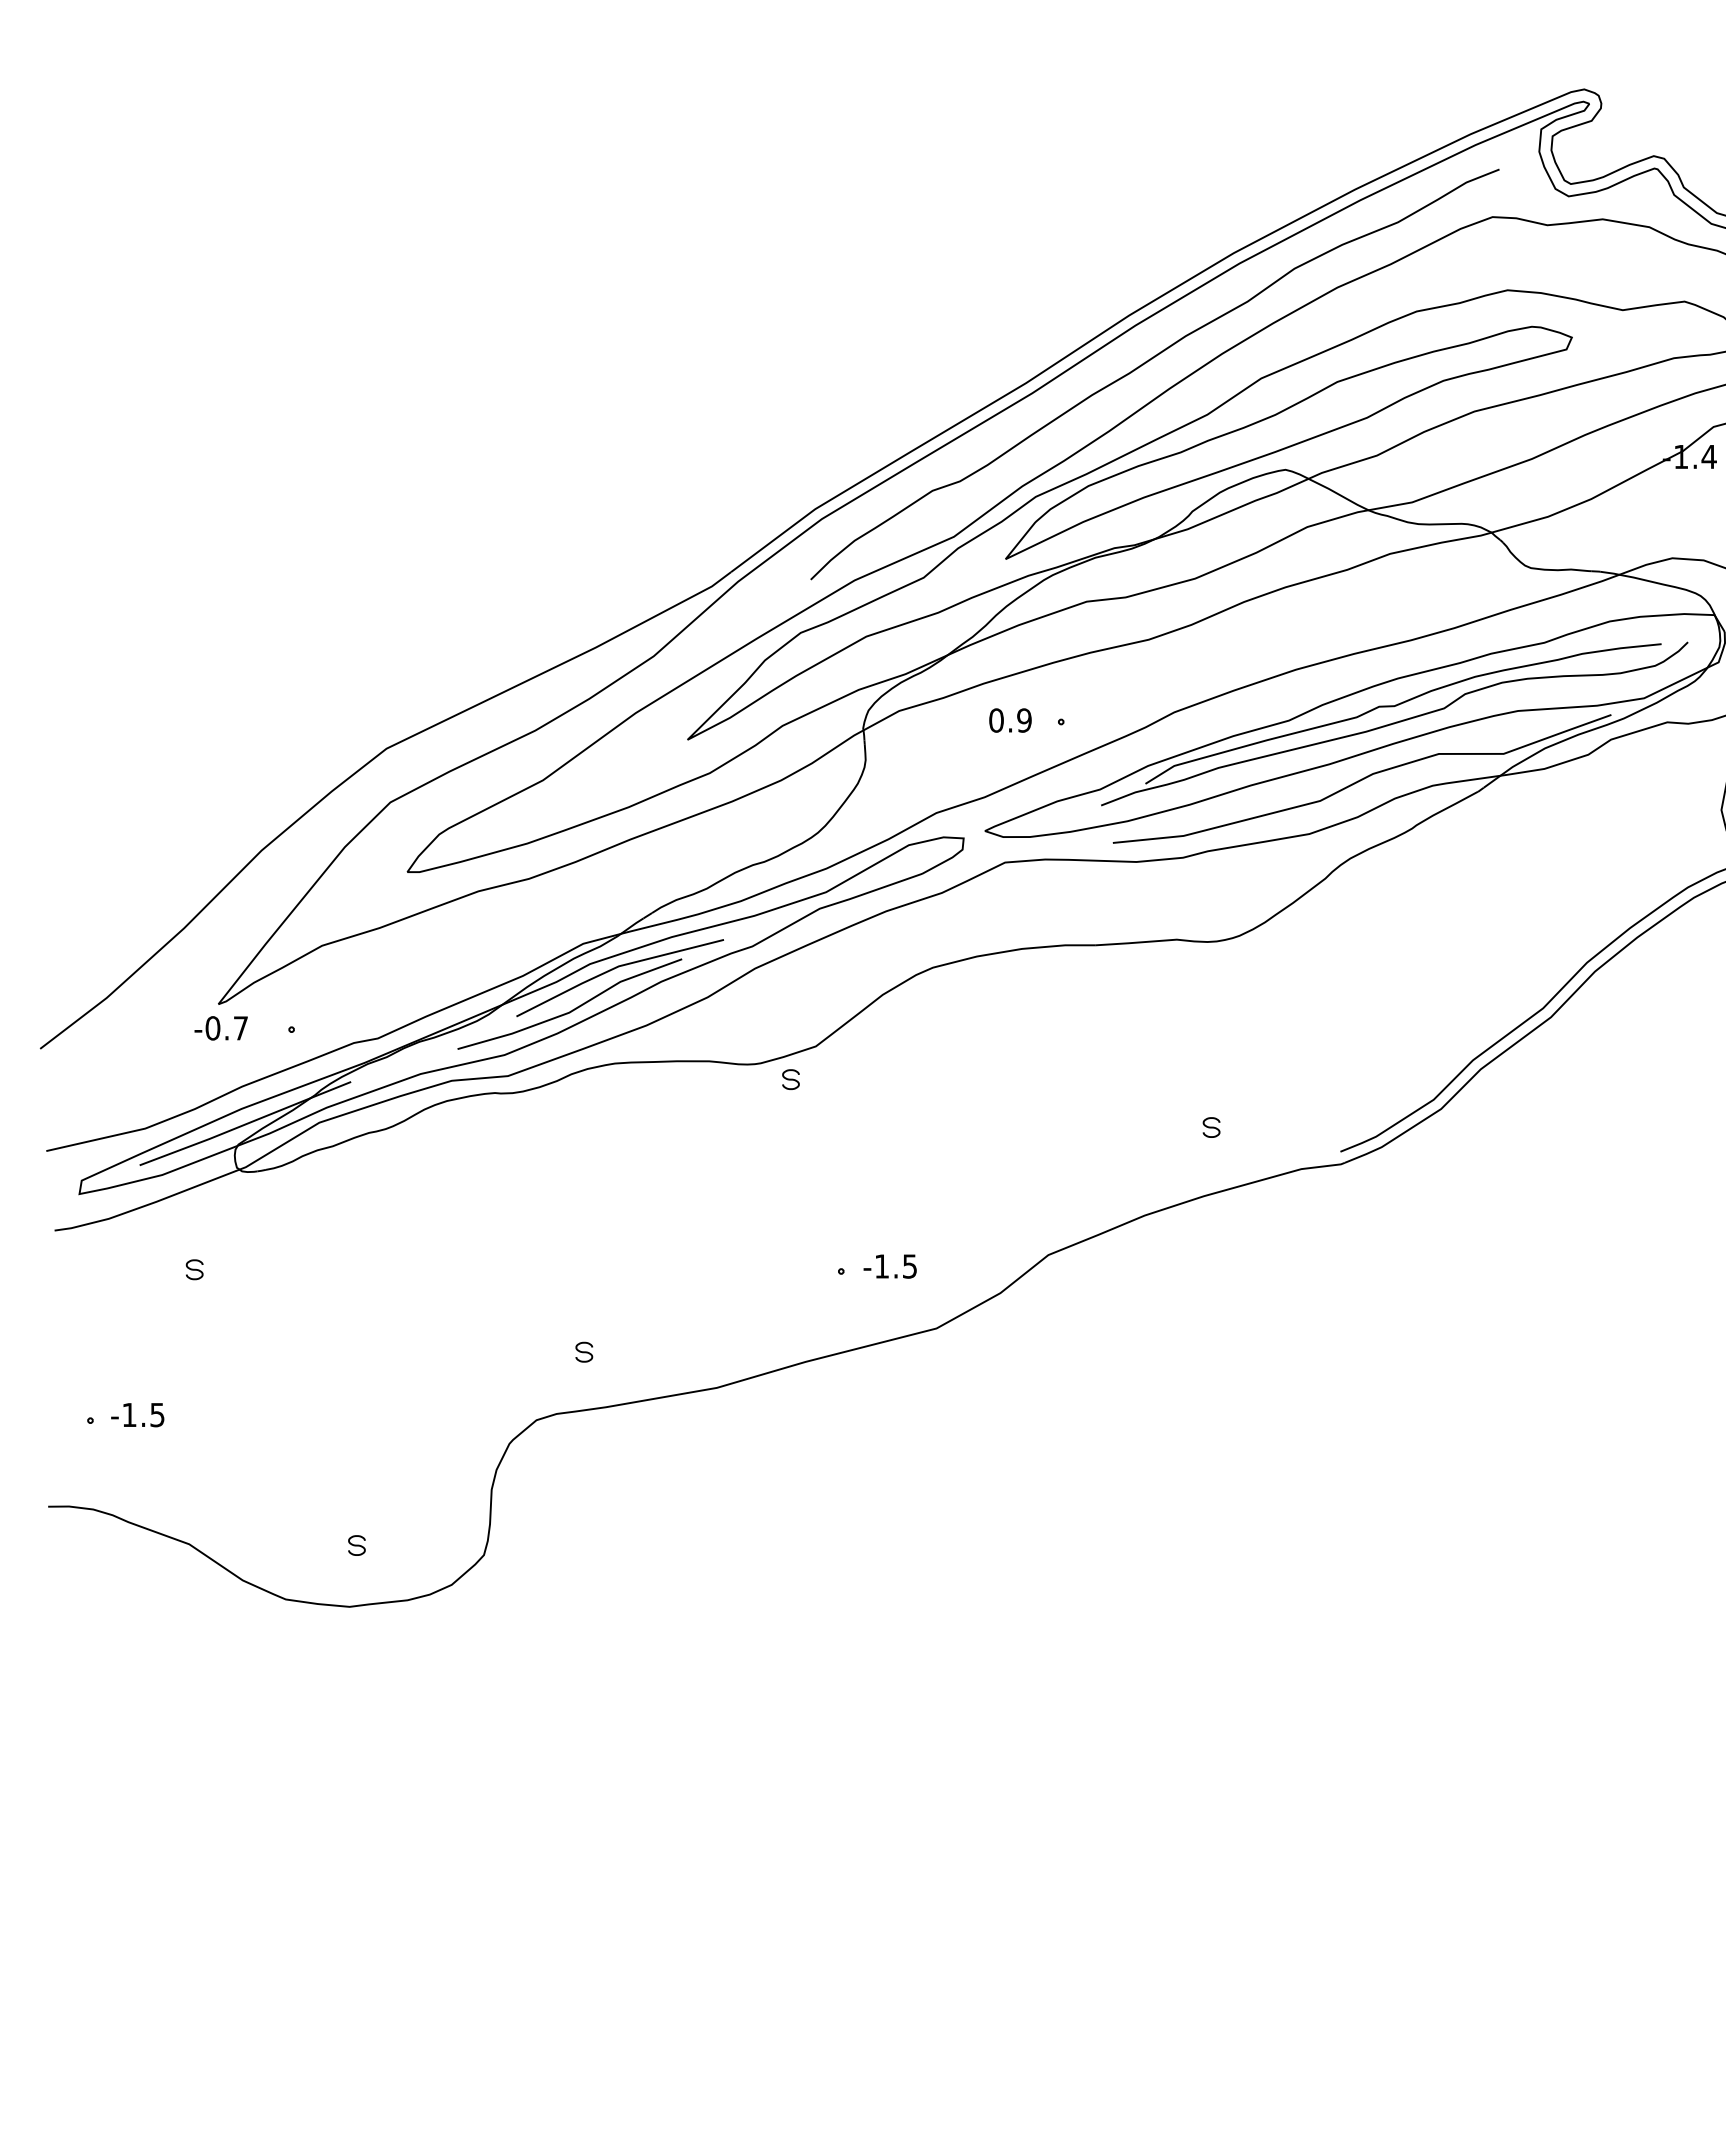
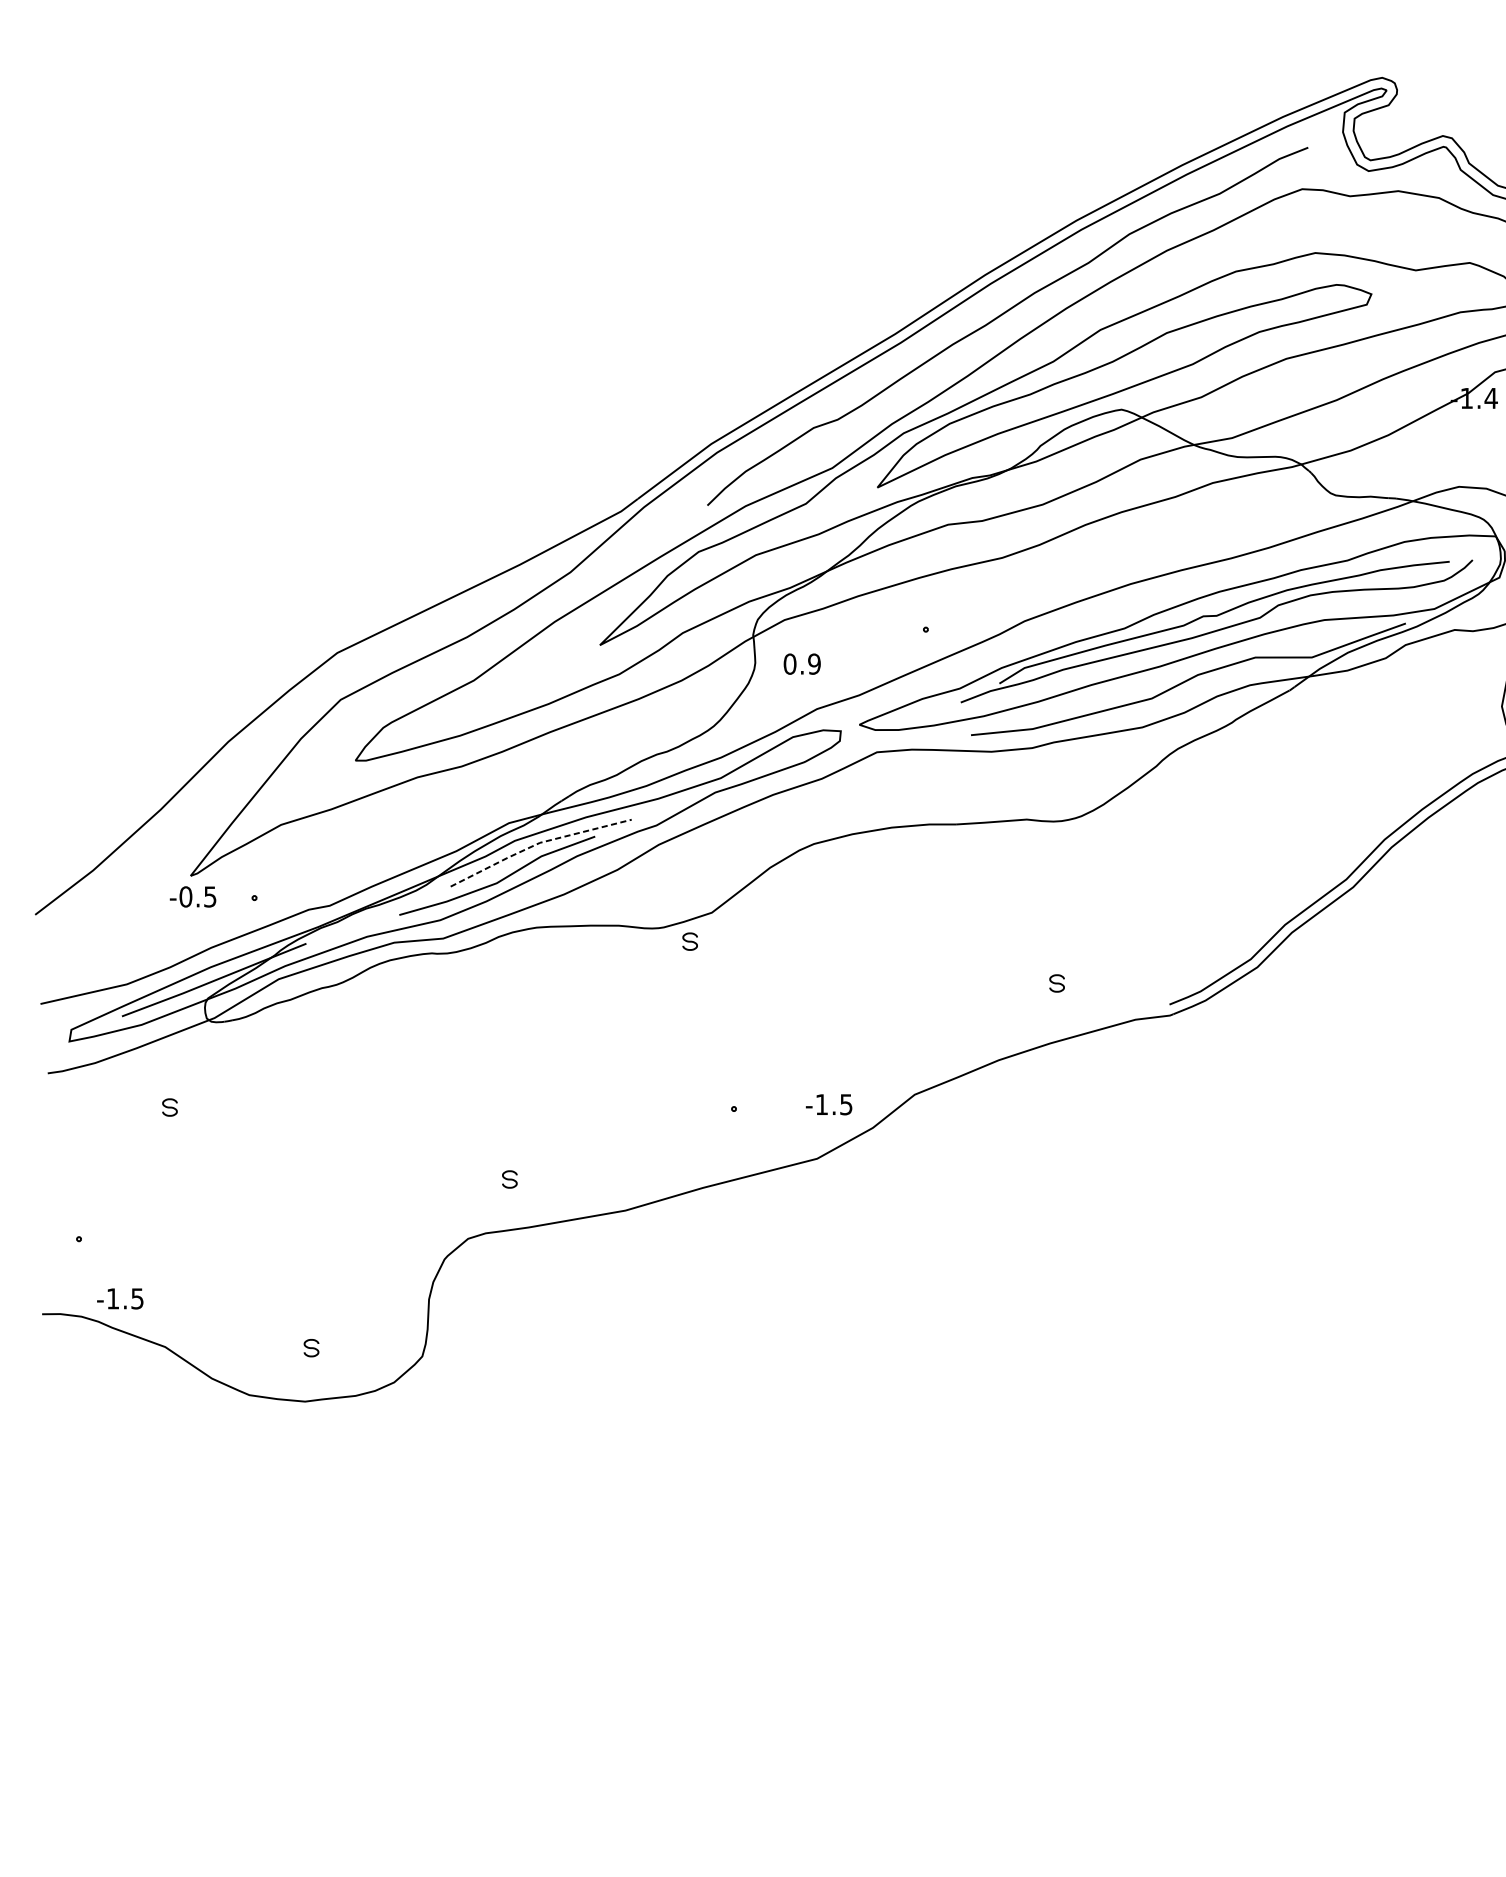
text: (1010, 720) -> (802, 664), moved
line: (616, 967) -> (537, 843), solid -> dashed
text: (240, 1028) -> (209, 897), -0.7 -> -0.5
text: (889, 1266) -> (828, 1104), moved
text: (137, 1415) -> (120, 1299), moved

